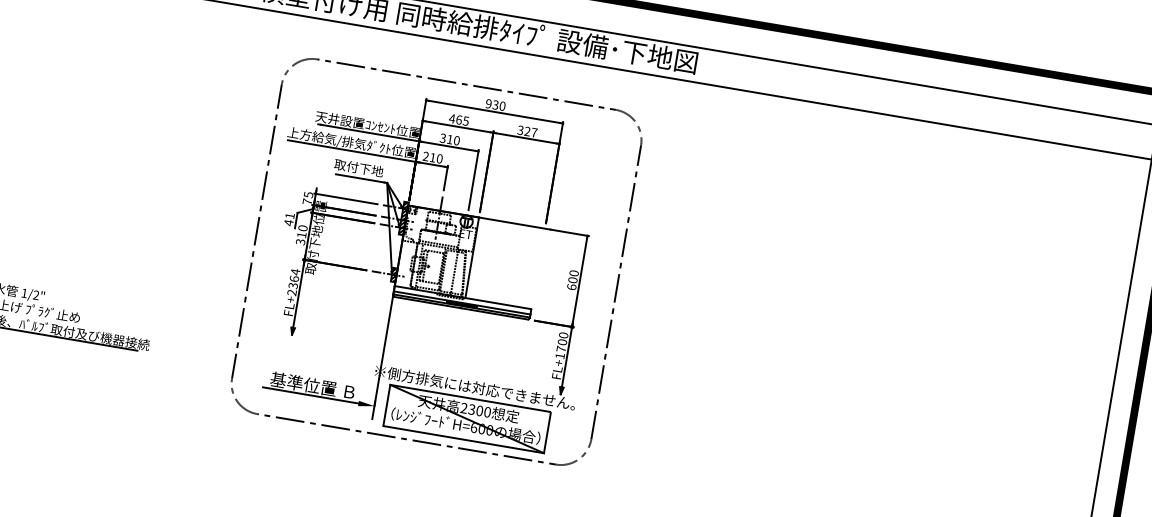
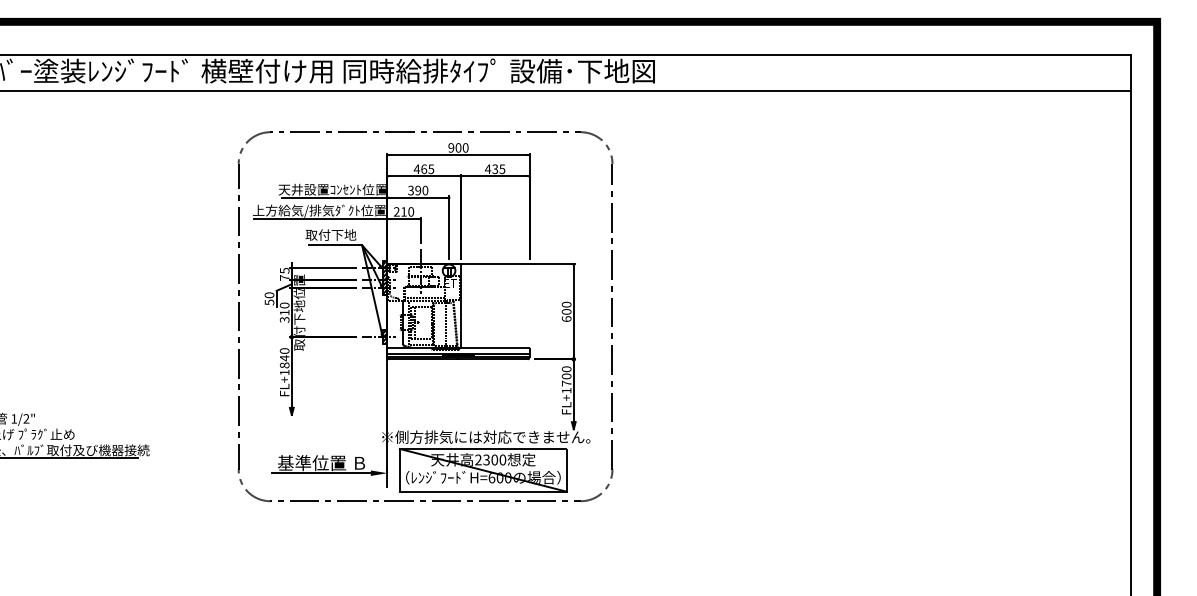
text: (495, 104) -> (458, 147), 930 -> 900
text: (526, 131) -> (494, 169), 327 -> 435
text: (450, 139) -> (418, 190), 310 -> 390
text: (289, 219) -> (269, 298), 41 -> 50
text: (293, 282) -> (284, 361), FL+2364 -> FL+1840

